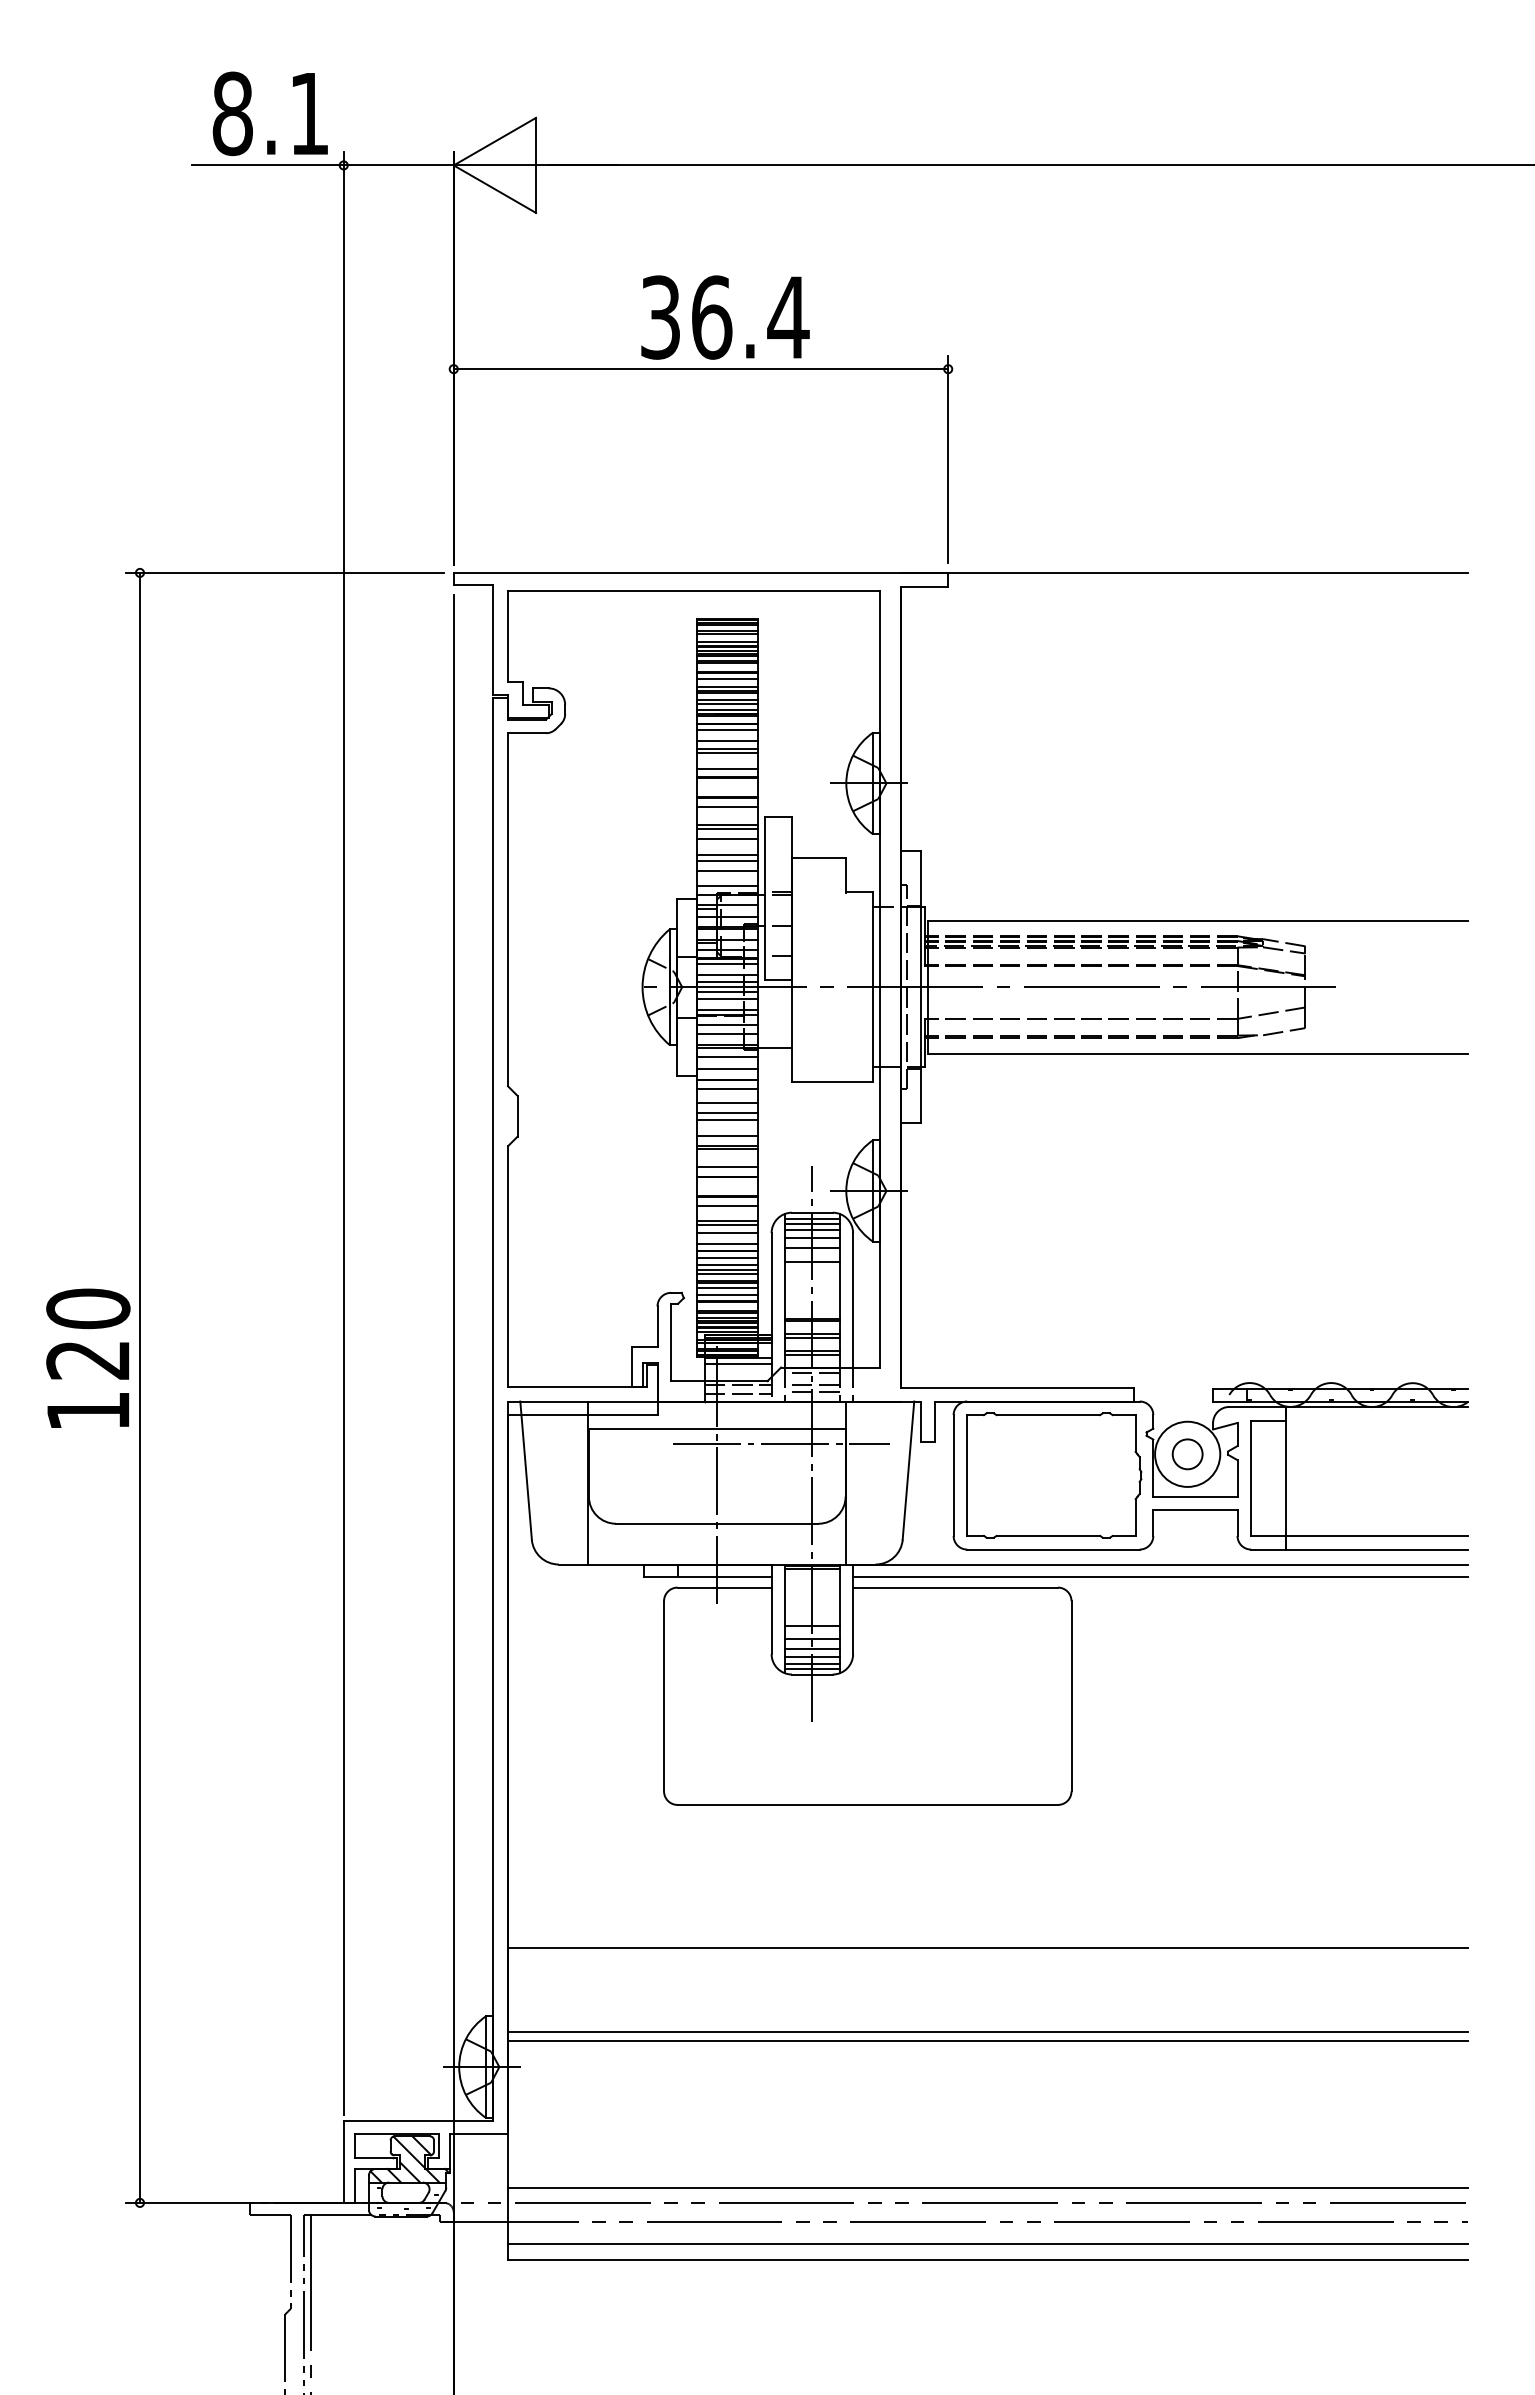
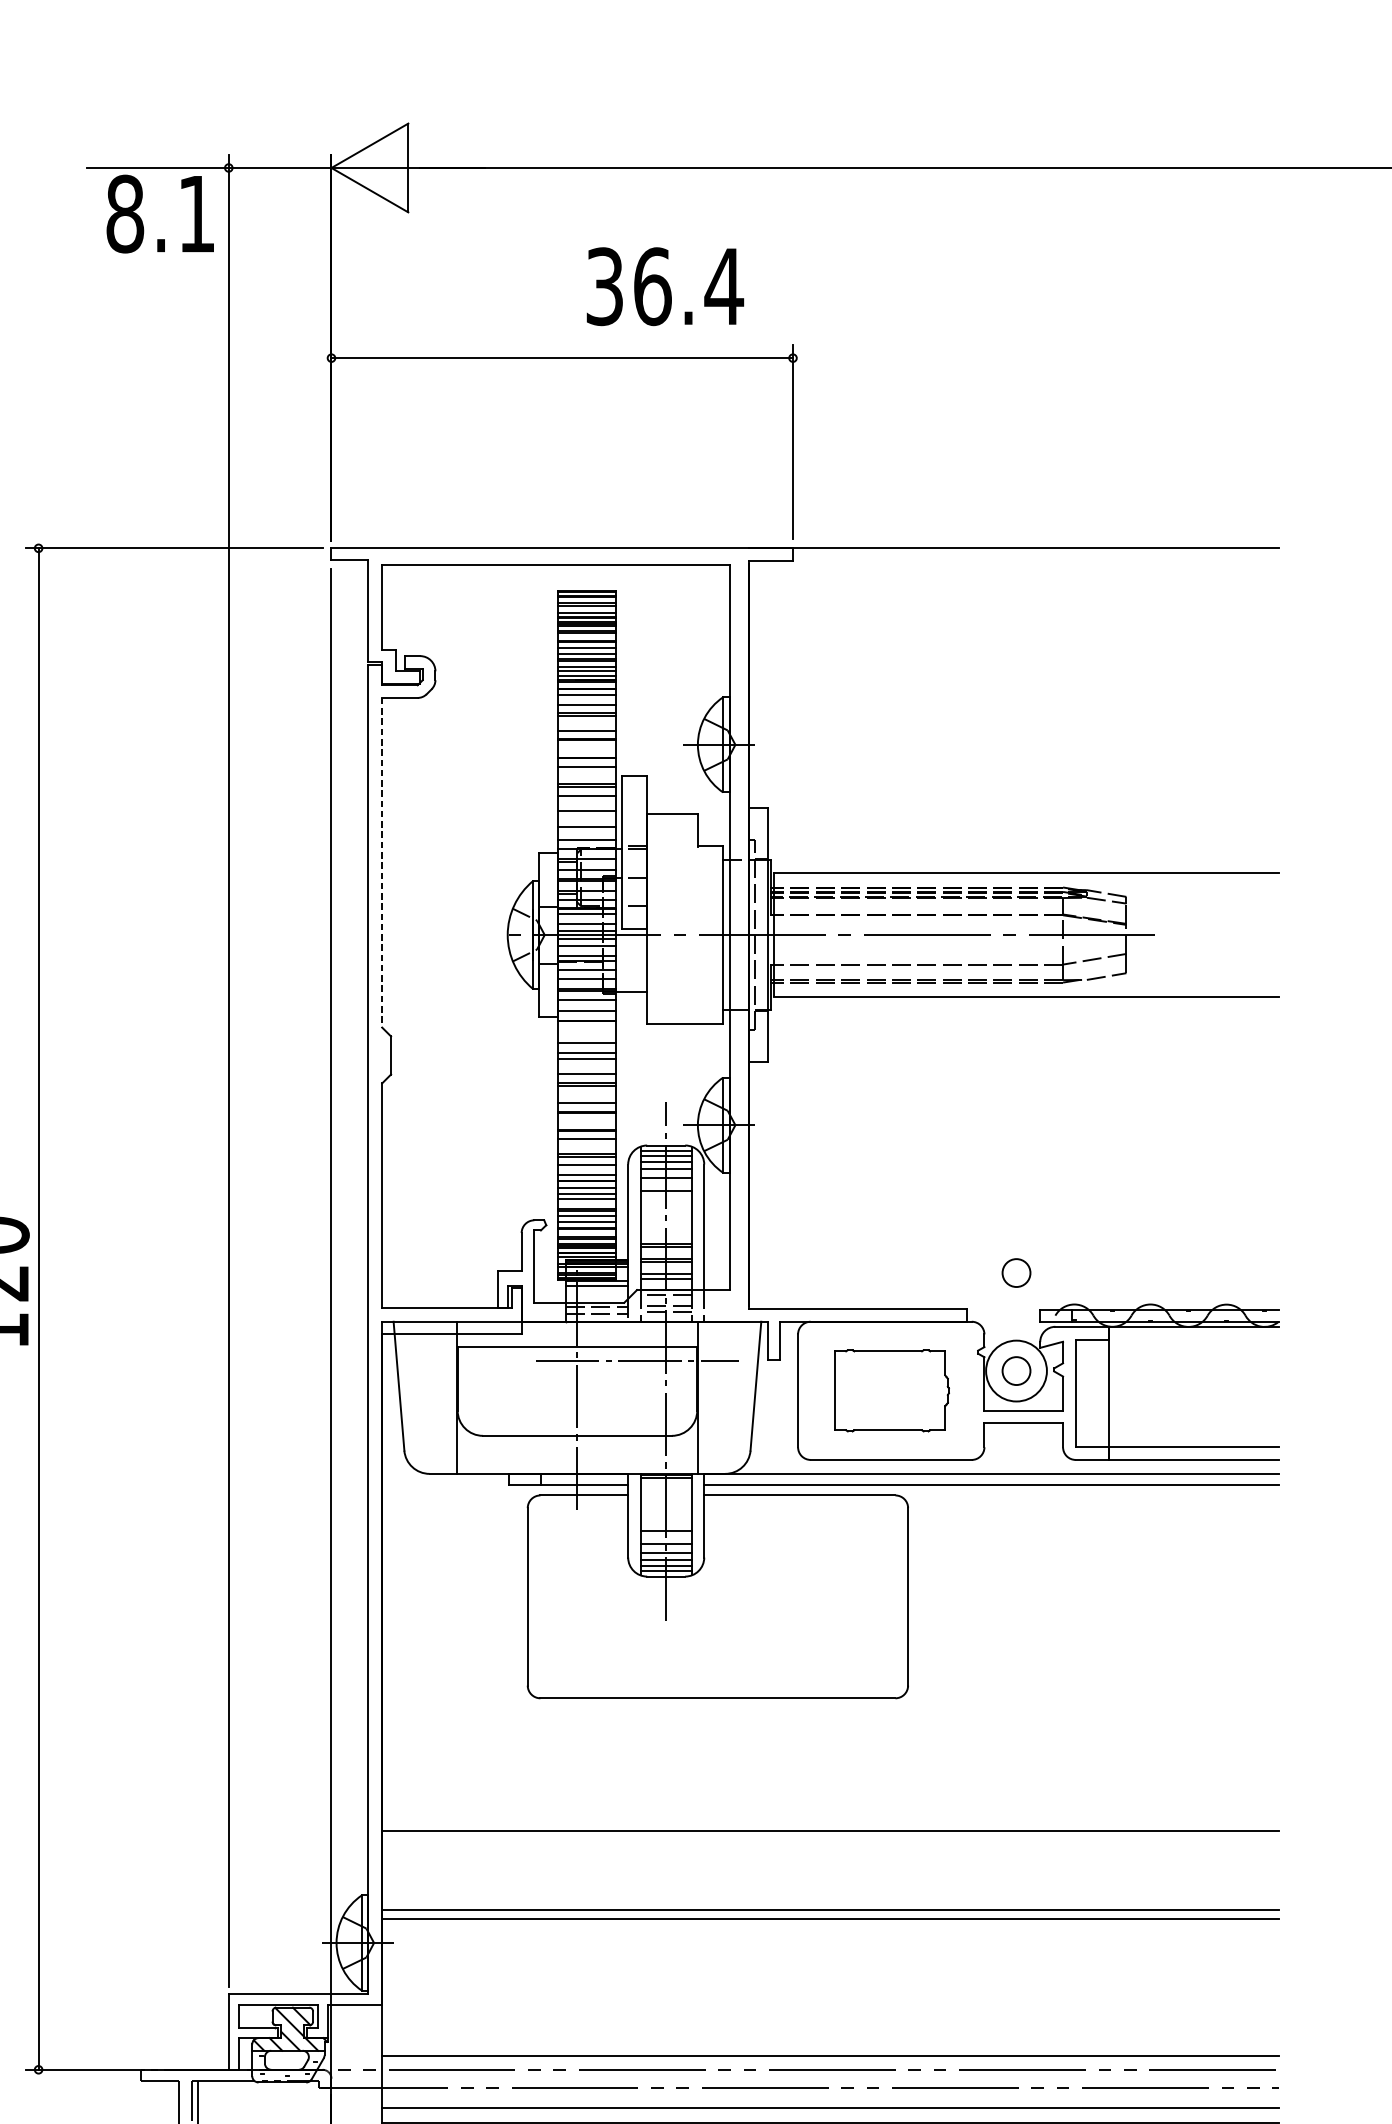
text: (269, 113) -> (159, 213), moved
text: (725, 317) -> (665, 286), moved
line: (727, 861) -> (586, 817), removed
line: (508, 909) -> (382, 862), solid -> dashed
line: (727, 1088) -> (586, 1029), removed
line: (727, 1274) -> (586, 1203), removed
circle: (1187, 1349) -> (1016, 1273), added
part: (1054, 1475) -> (892, 1390), size x0.7

